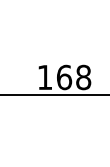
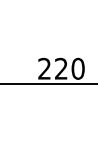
text: (64, 77) -> (61, 68), 168 -> 220

